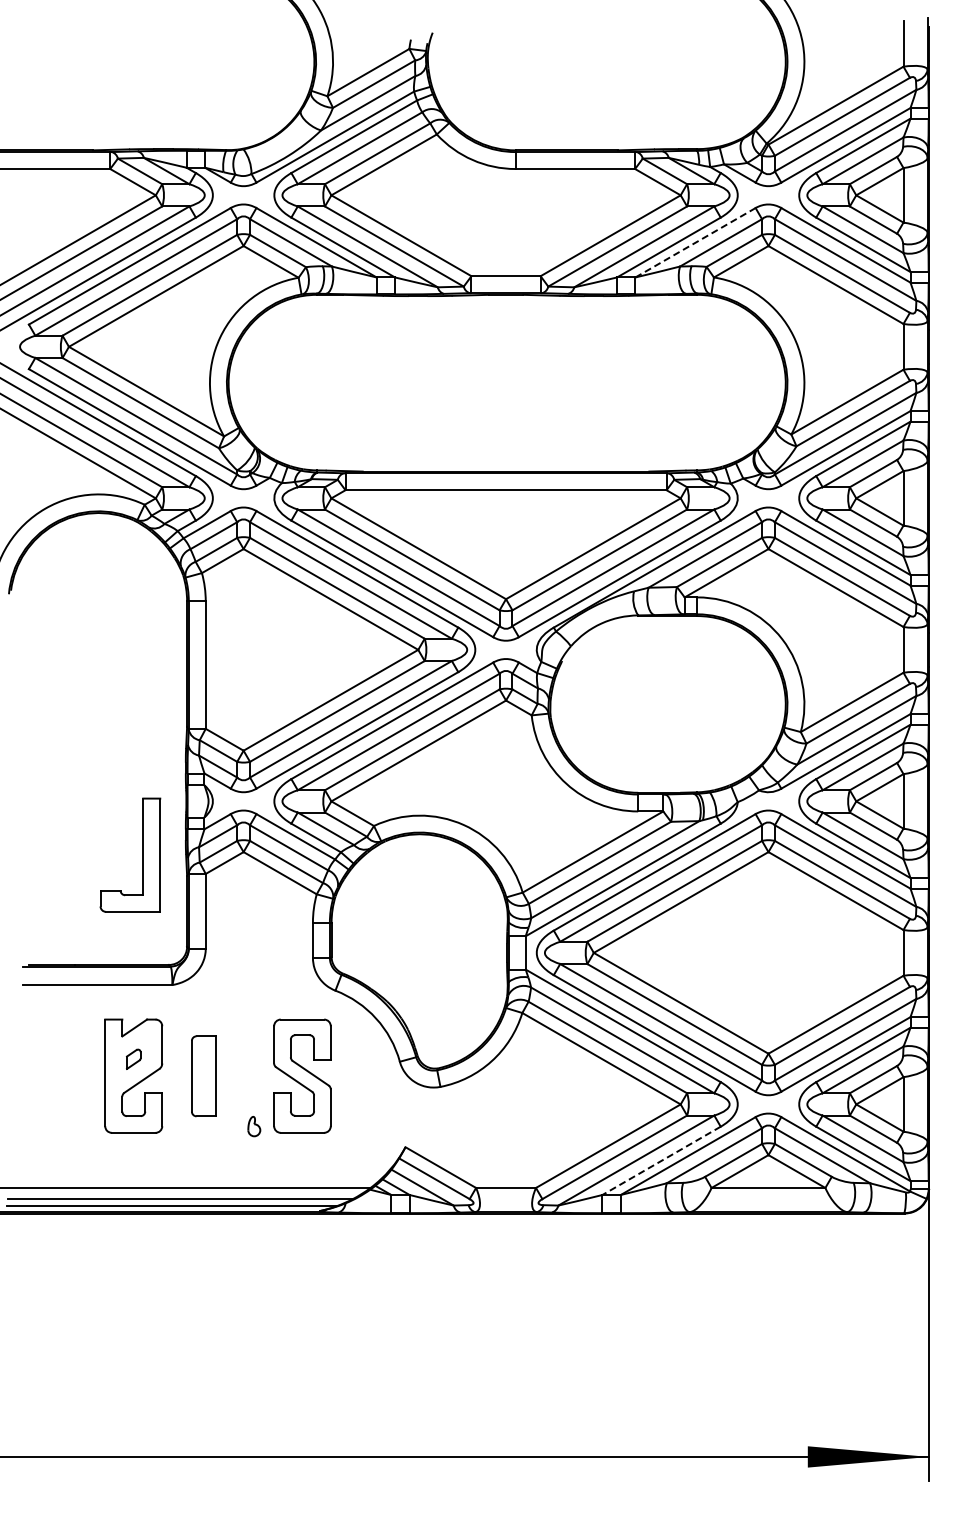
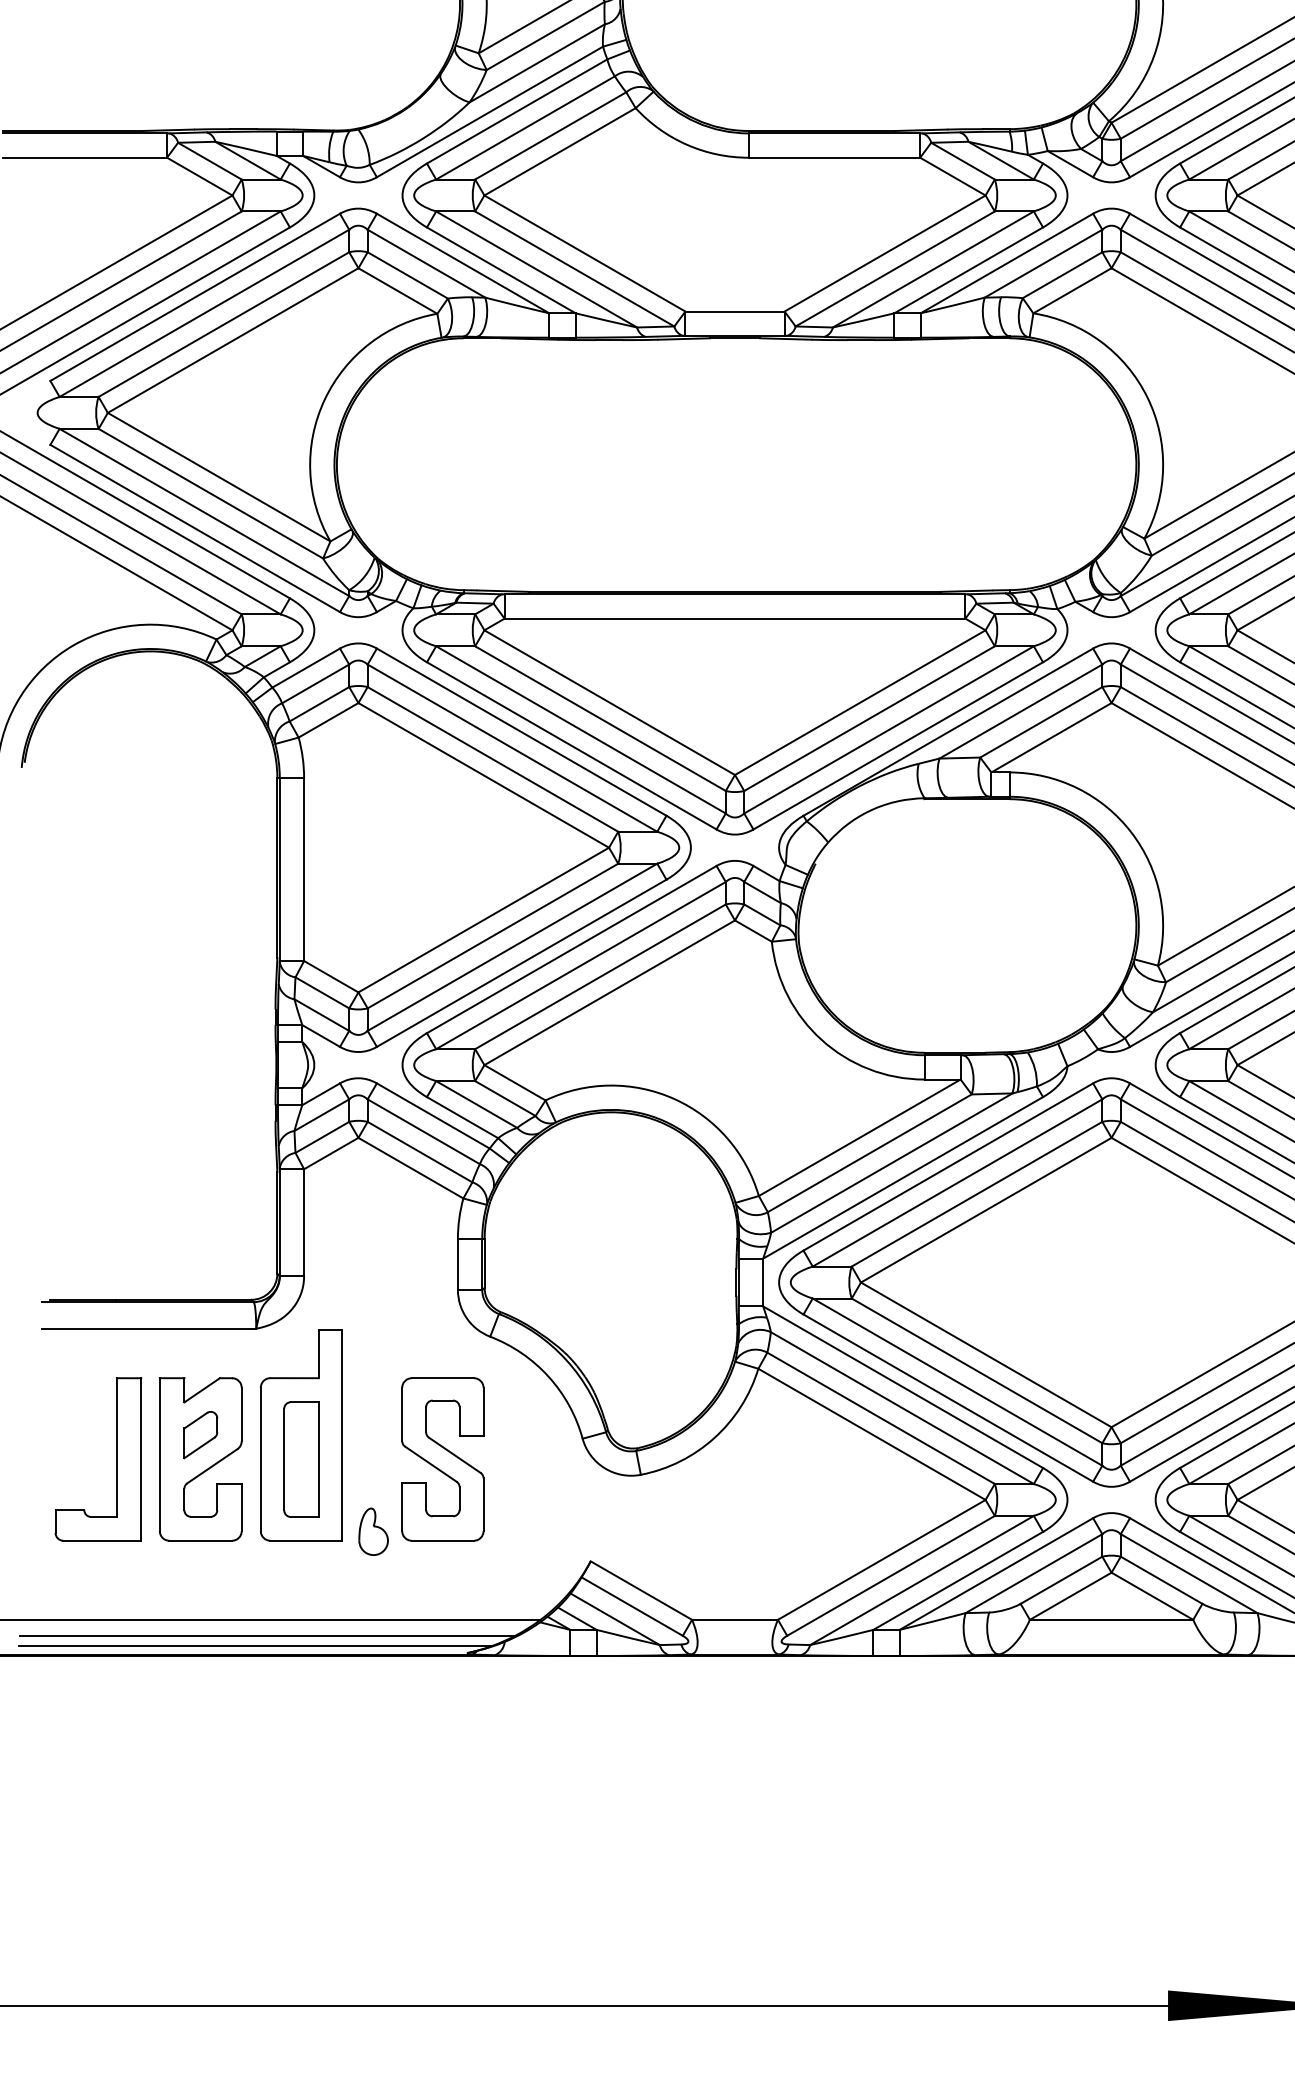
line: (695, 242) -> (1006, 263), dashed -> solid
part: (142, 854) -> (115, 1458), moved
part: (133, 1059) -> (200, 1435), size x1.67
part: (203, 1059) -> (300, 1435), added
part: (254, 1126) -> (374, 1531), size x1.67
line: (661, 1161) -> (958, 1581), dashed -> solid

